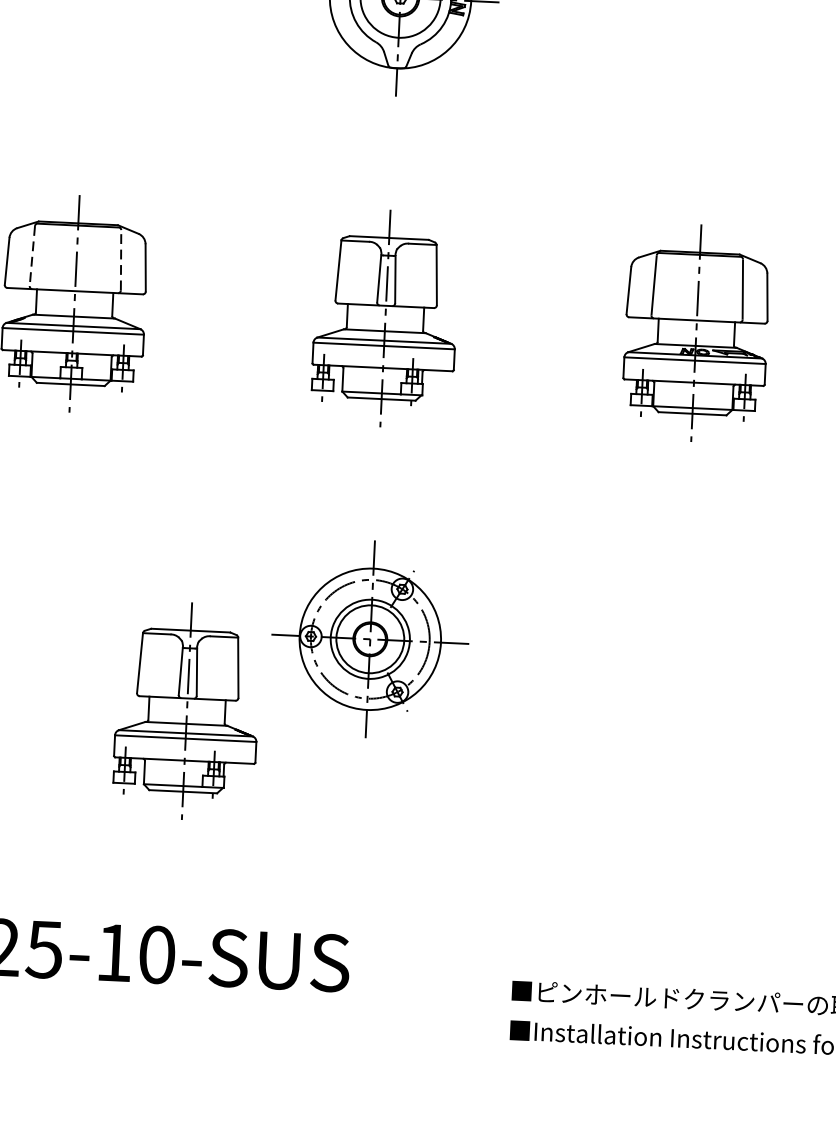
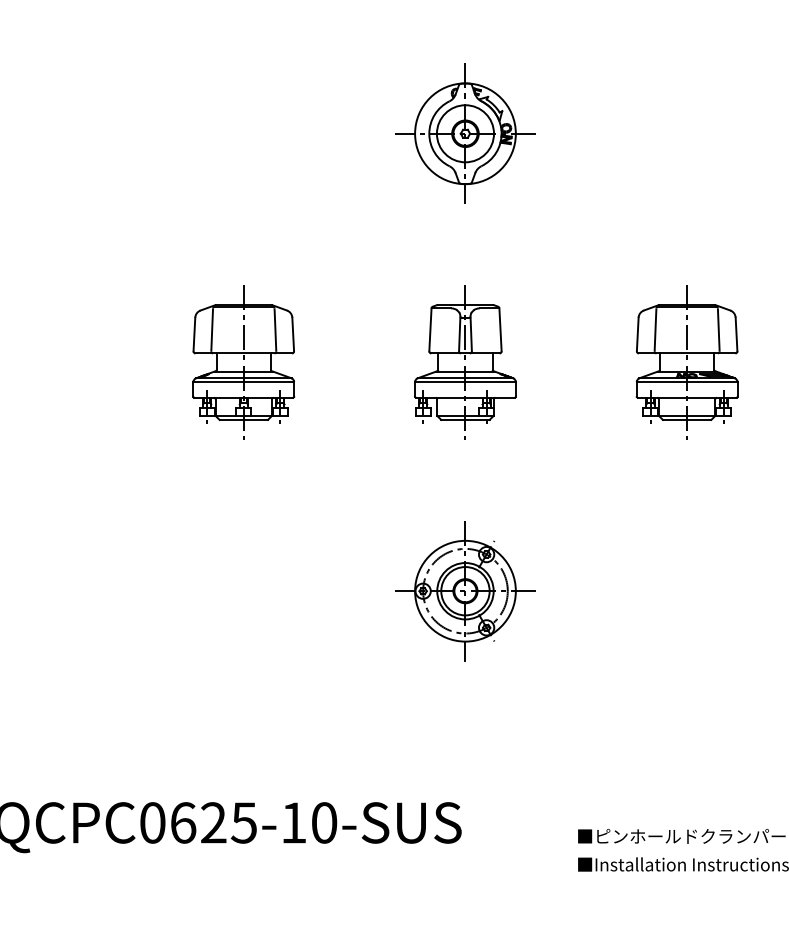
line: (32, 256) -> (212, 330), dashed -> solid
line: (121, 261) -> (275, 330), dashed -> solid
part: (187, 711) -> (337, 648), removed

